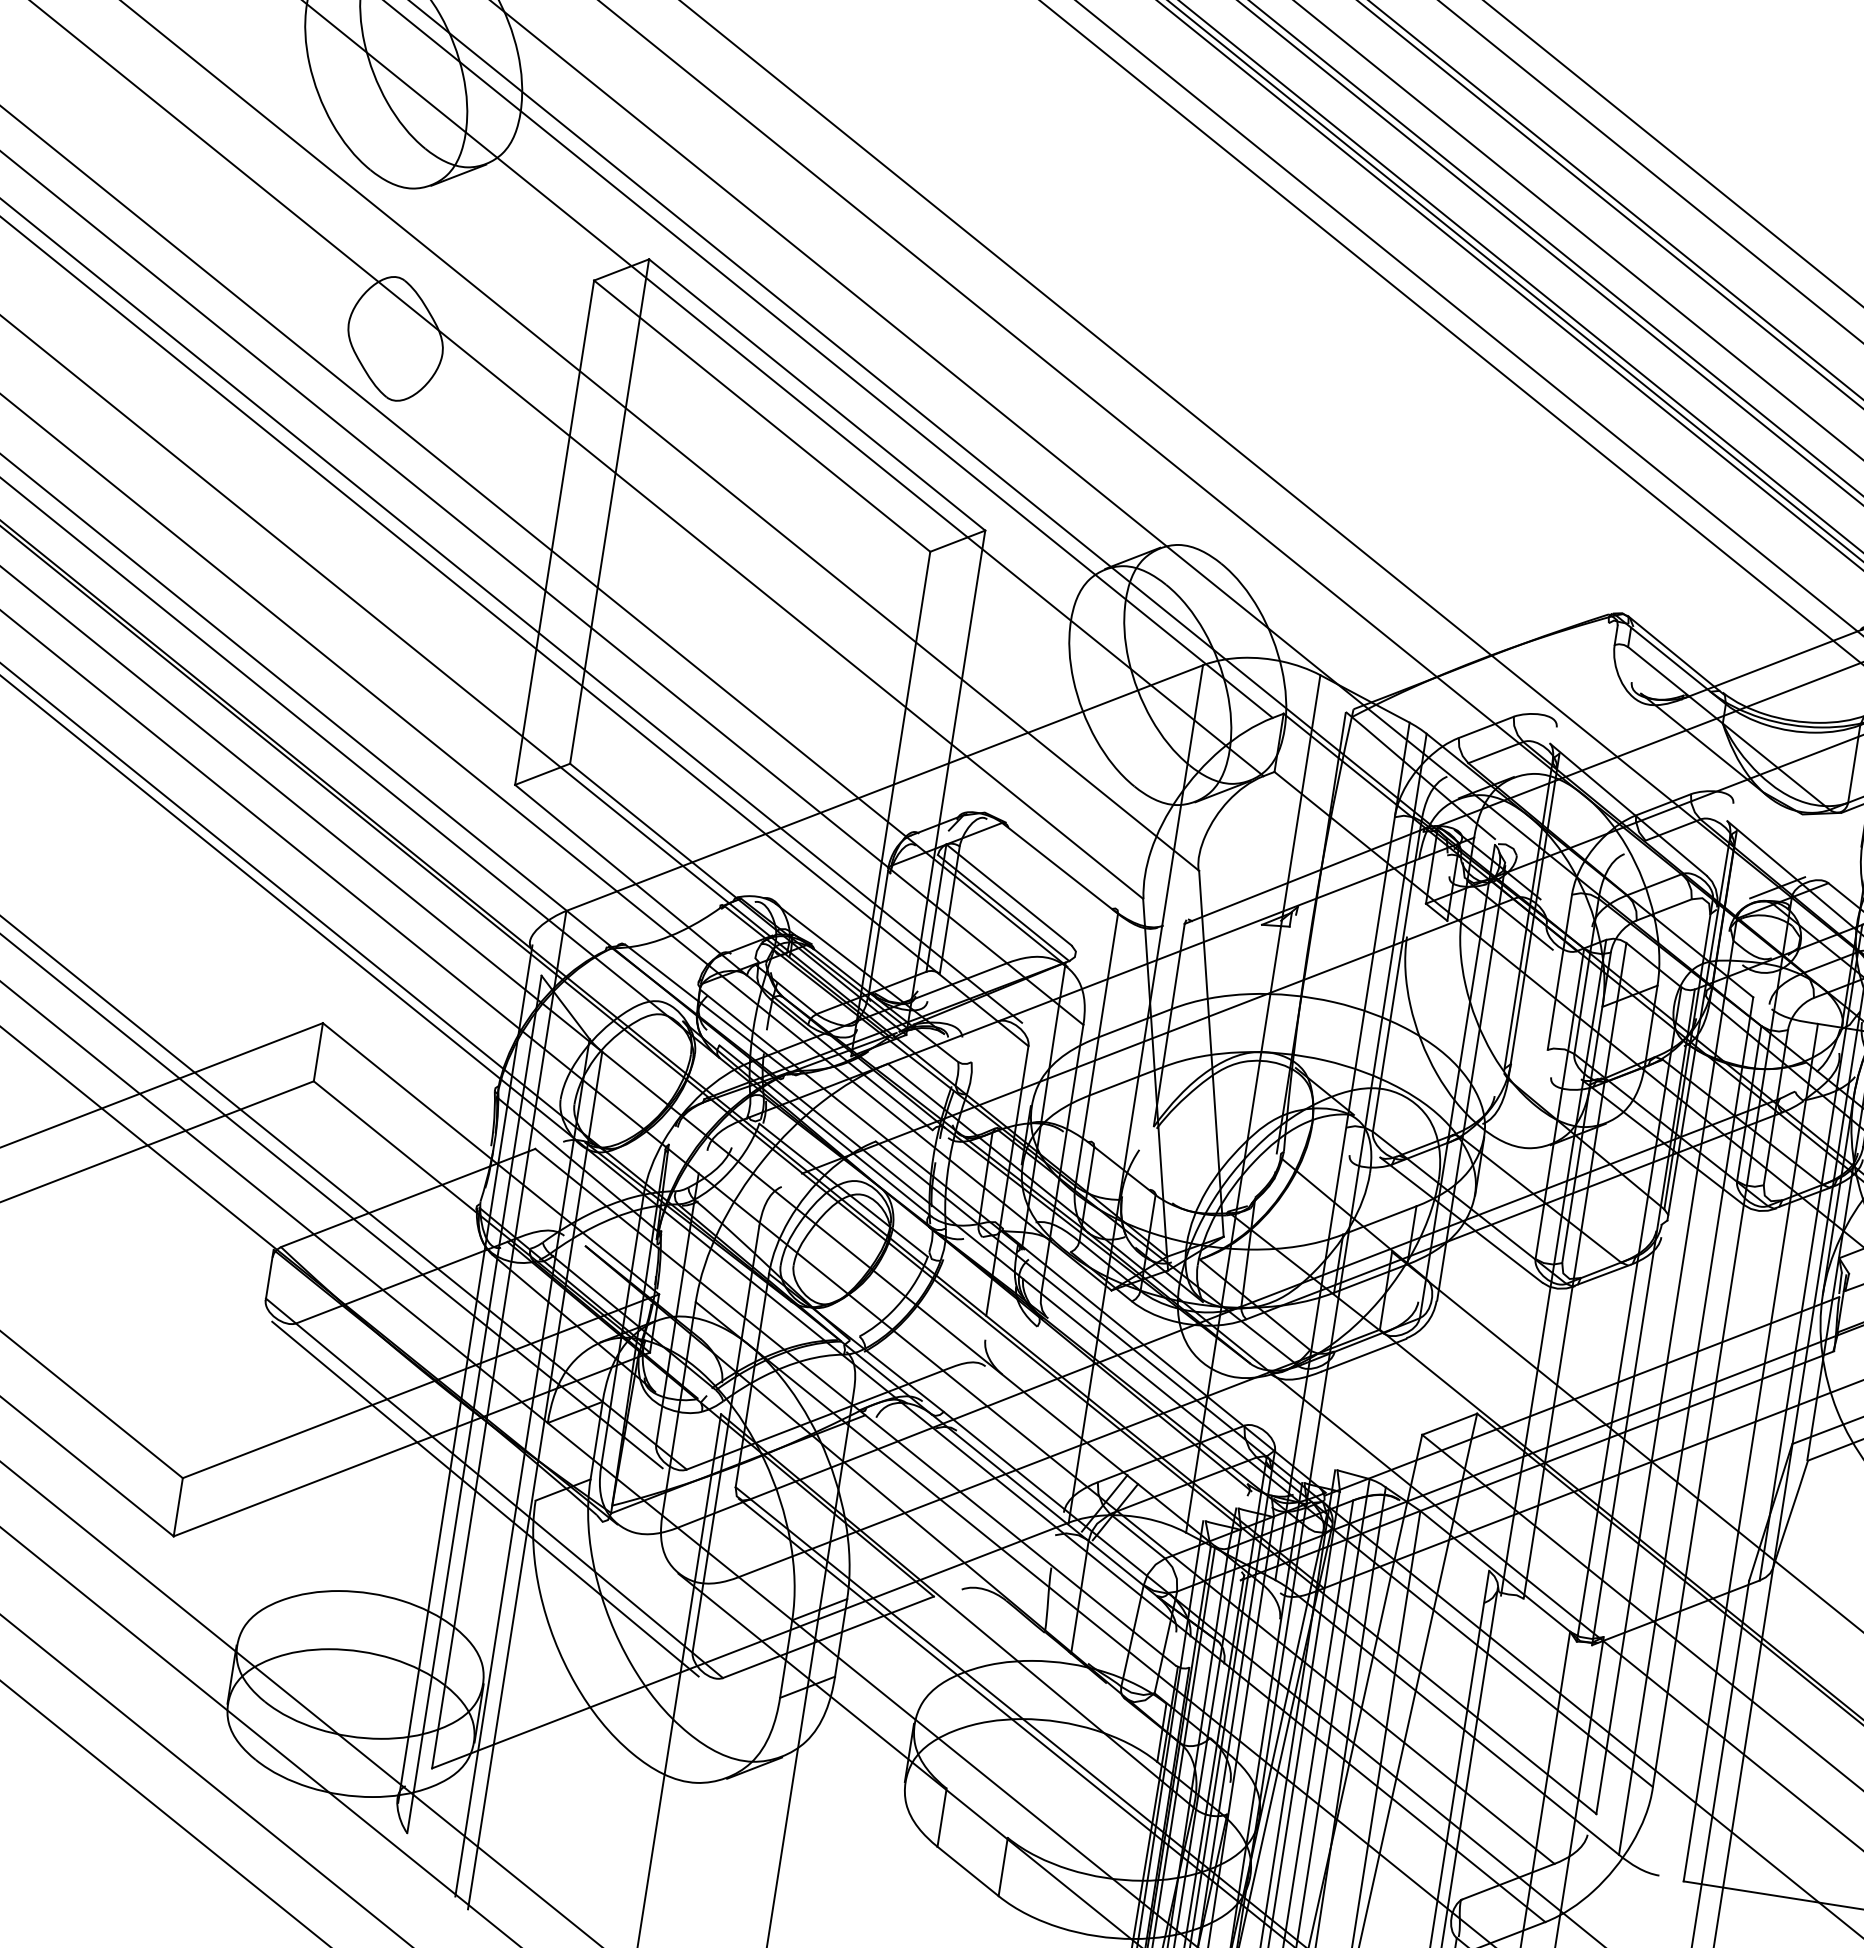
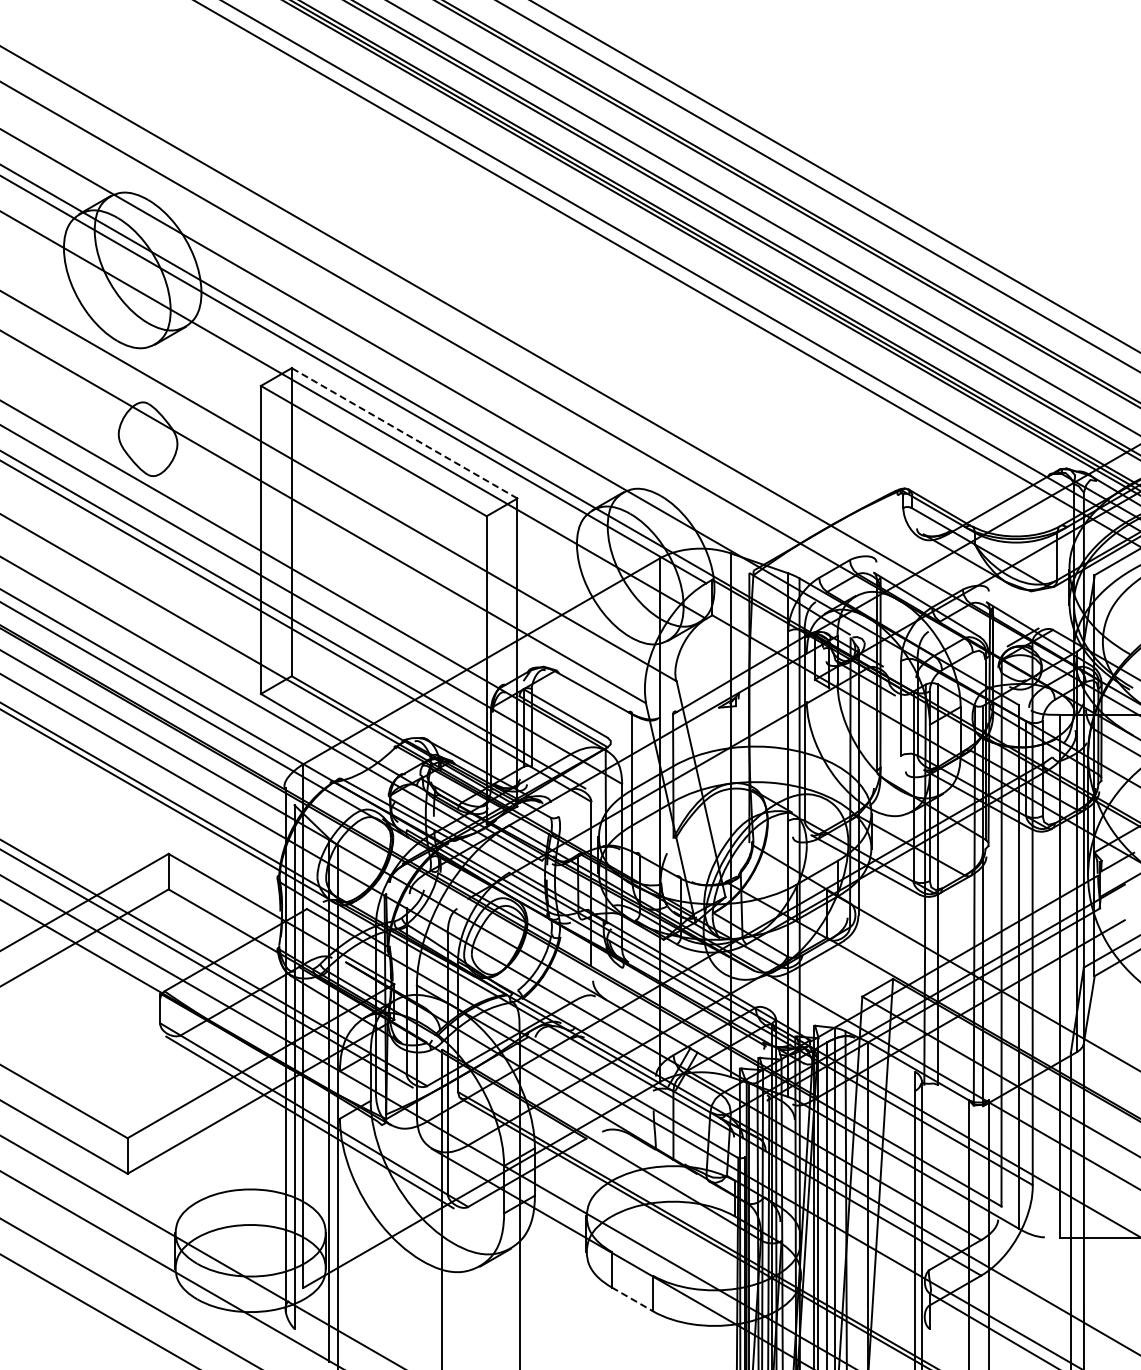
line: (816, 395) -> (404, 433), solid -> dashed
line: (968, 1871) -> (632, 1299), solid -> dashed

